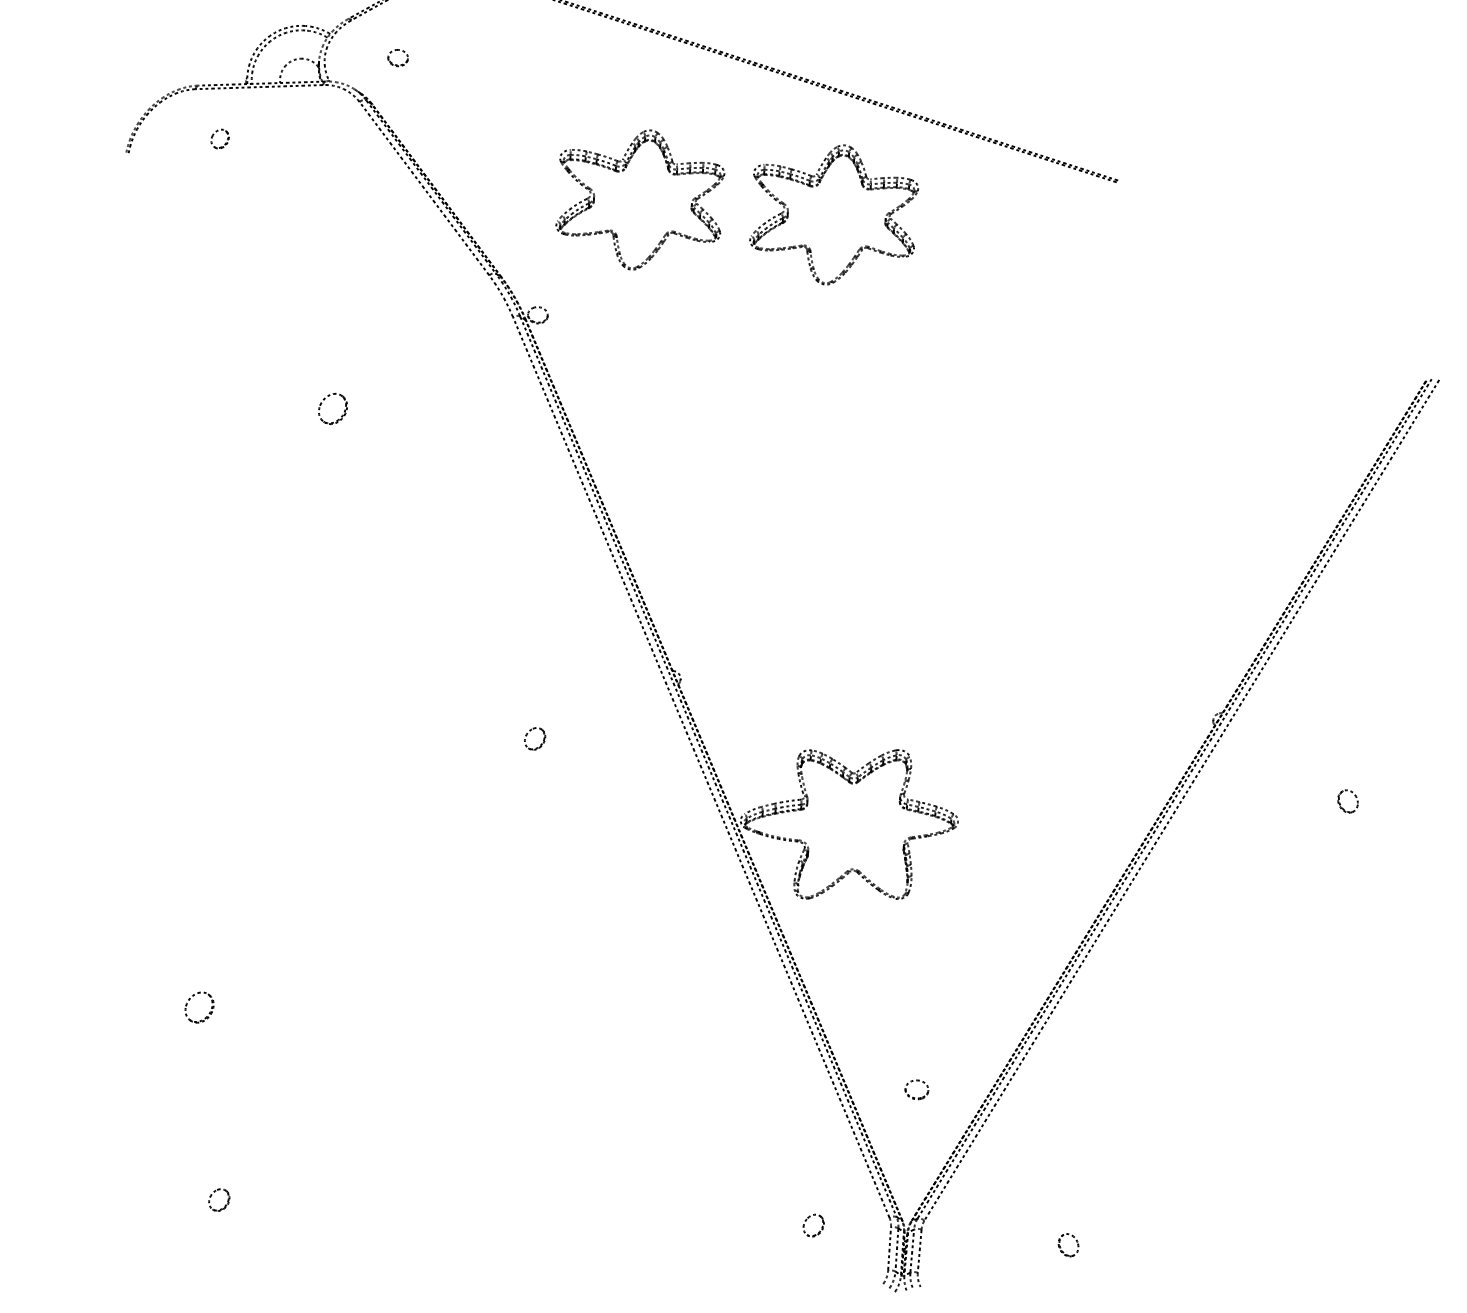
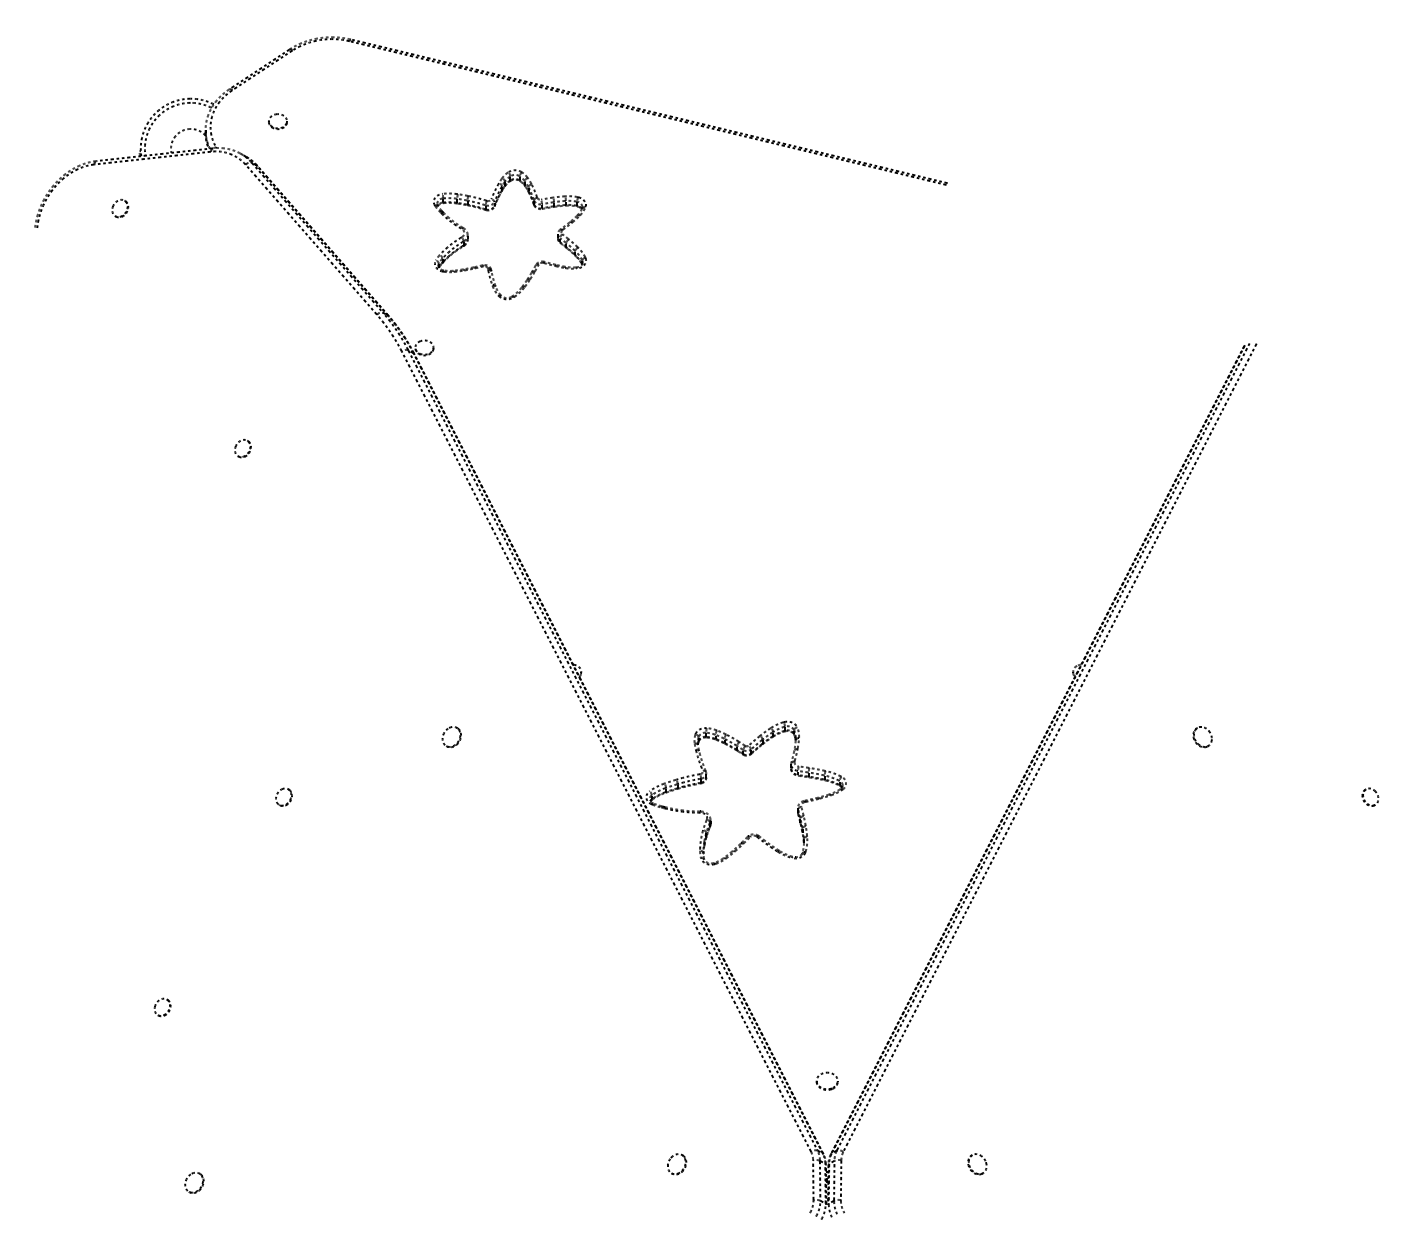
part: (816, 187) -> (671, 210), removed
part: (332, 409) -> (242, 448), size x0.62
part: (347, 789) -> (283, 796), added
part: (199, 1007) -> (162, 1007), size x0.62
part: (913, 1082) -> (823, 1074), moved
part: (819, 1230) -> (682, 1168), moved

